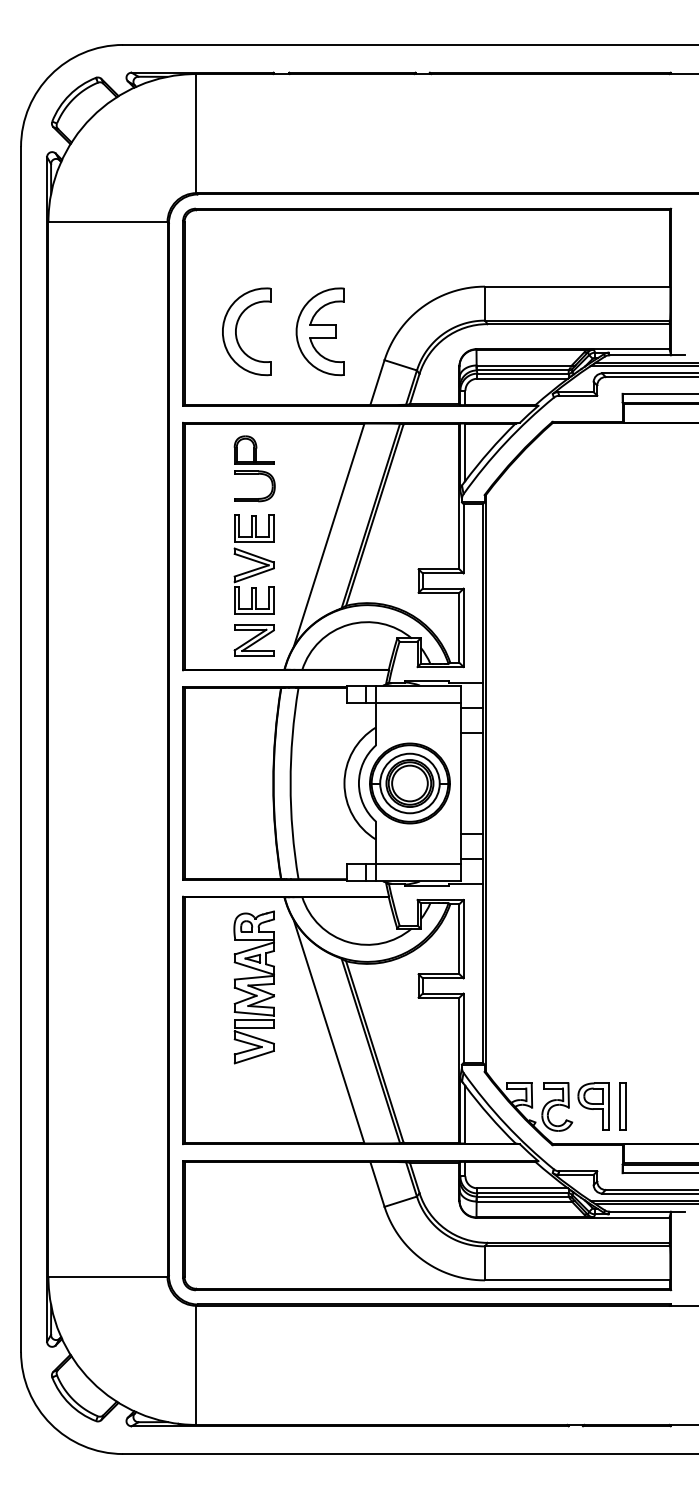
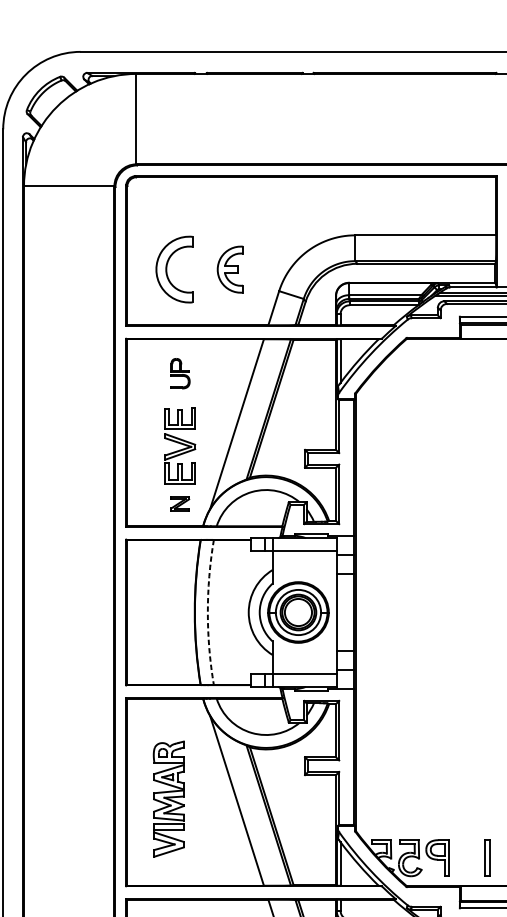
part: (319, 331) -> (229, 269), size x0.7
part: (254, 468) -> (180, 373), size x0.6
part: (253, 640) -> (179, 503), size x0.6
arc: (290, 783) -> (207, 612), solid -> dashed
part: (253, 987) -> (168, 799), moved
part: (622, 1106) -> (487, 857), moved

